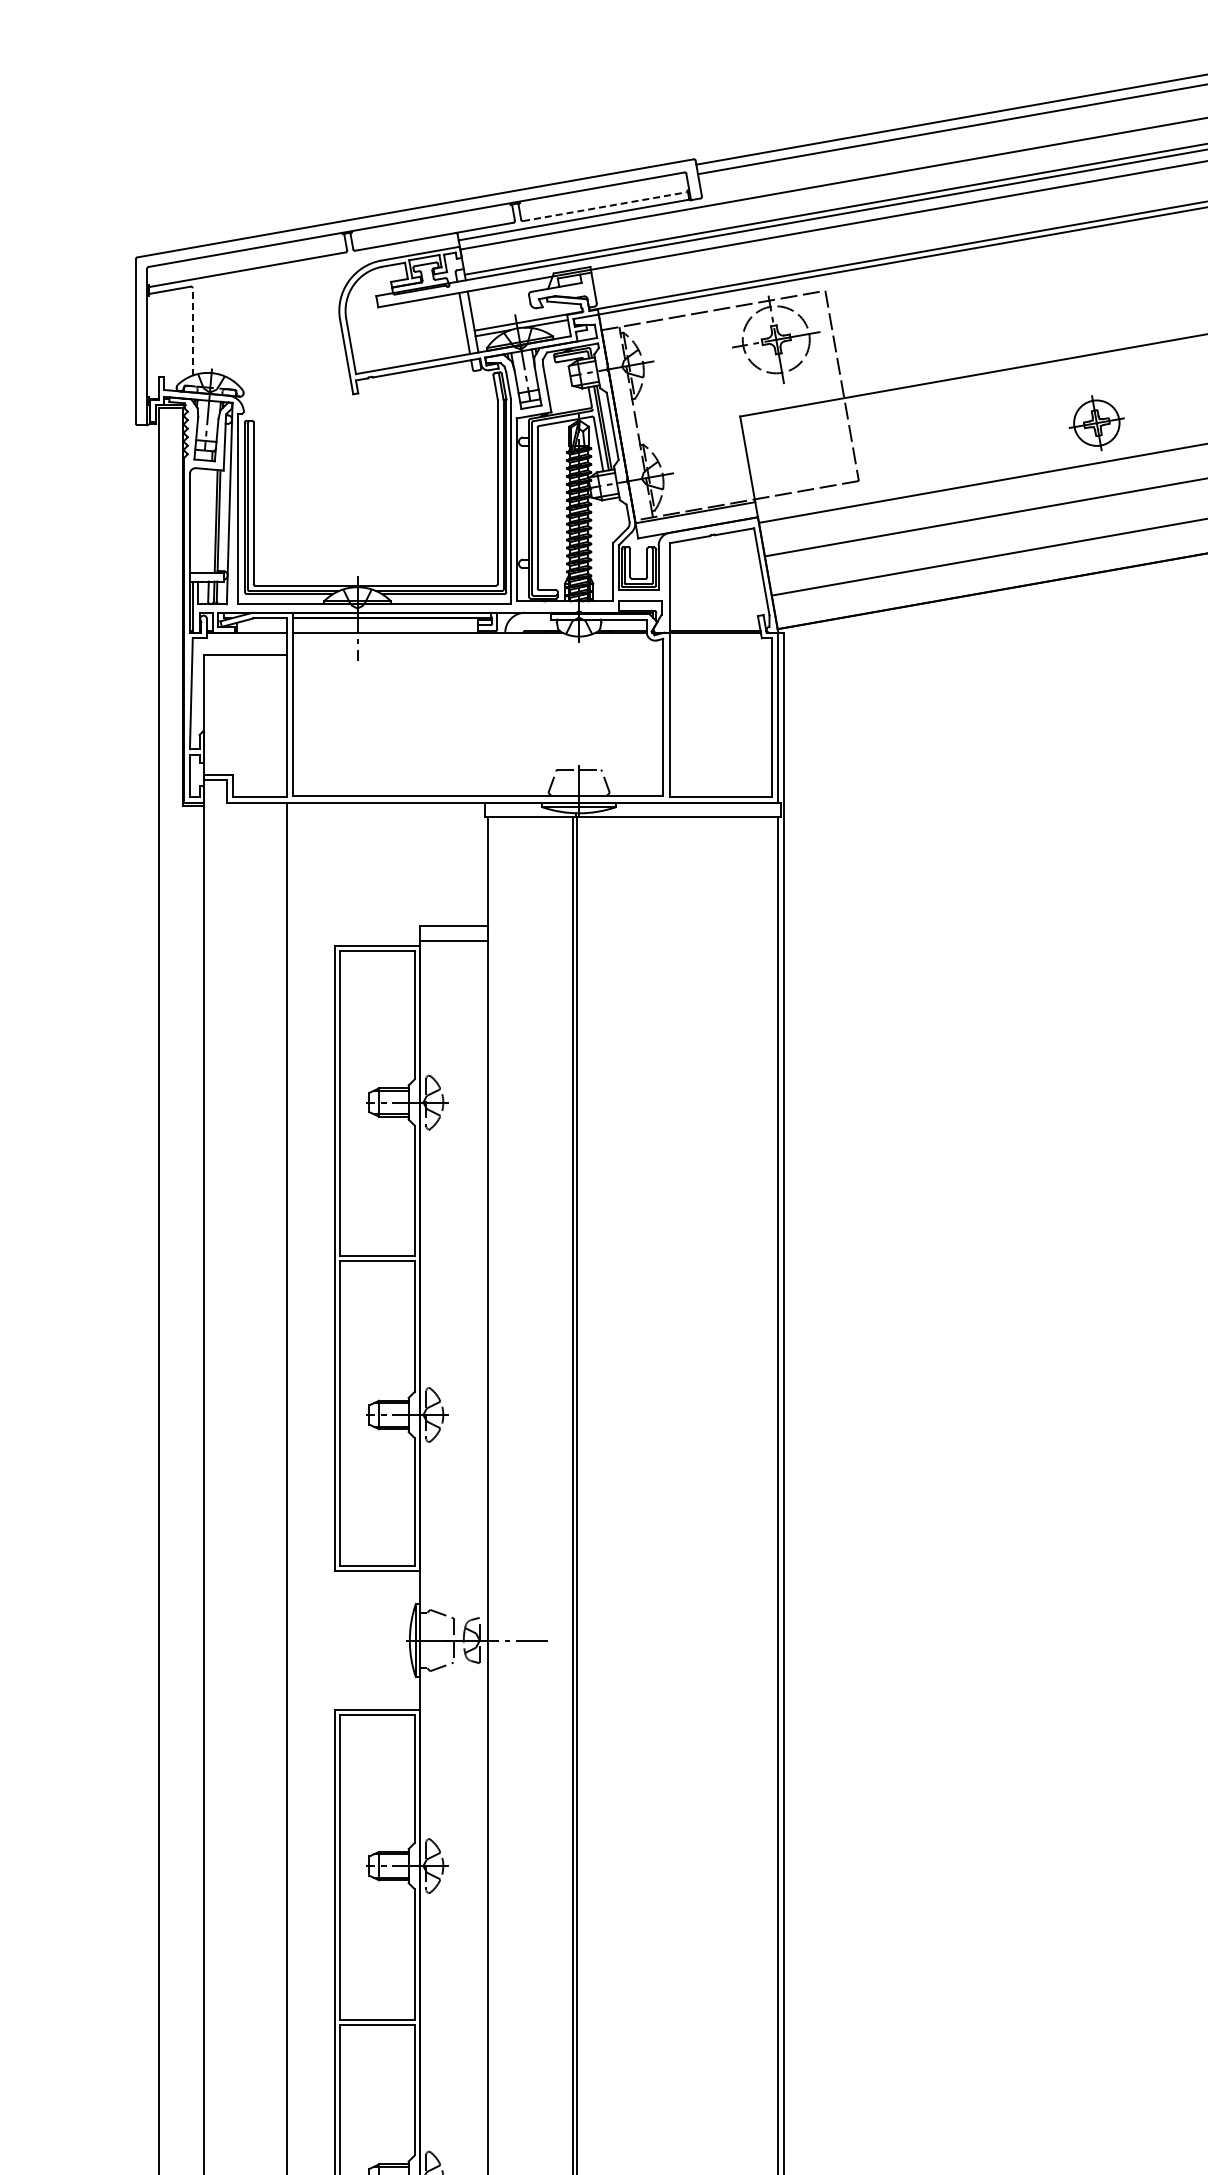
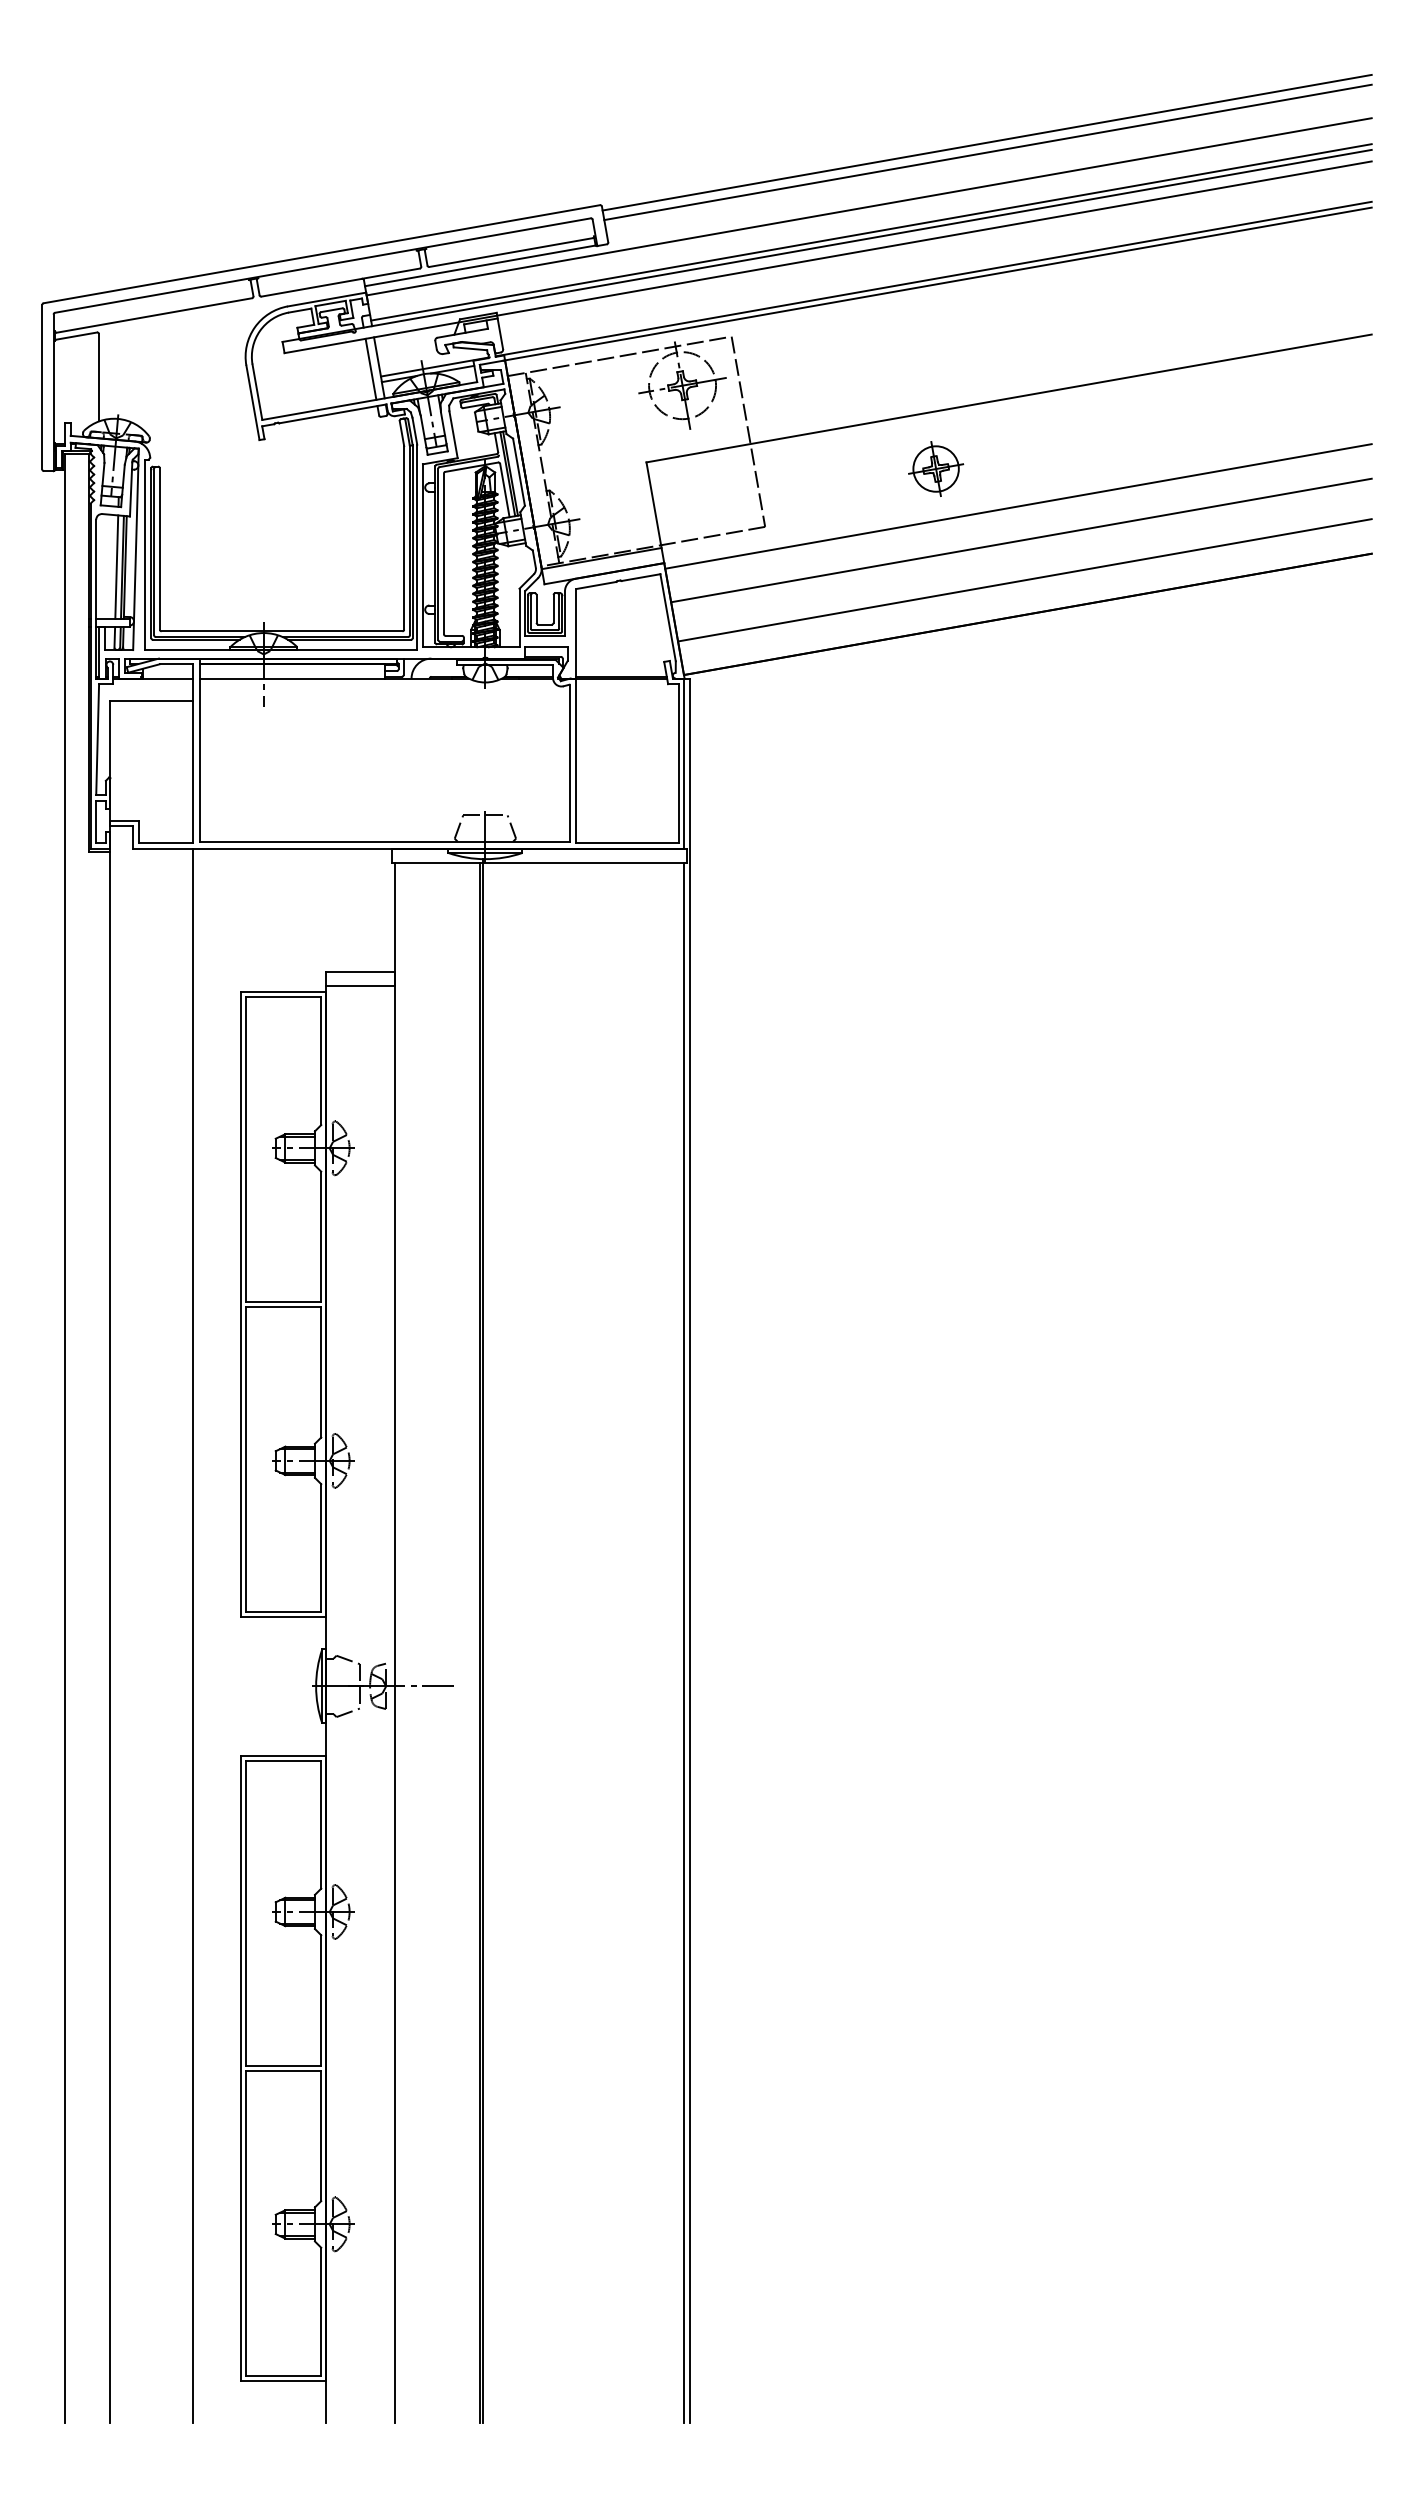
line: (605, 206) -> (511, 252), dashed -> solid
line: (193, 331) -> (99, 377), dashed -> solid
part: (1097, 422) -> (936, 468), moved
line: (210, 520) -> (116, 566), added

